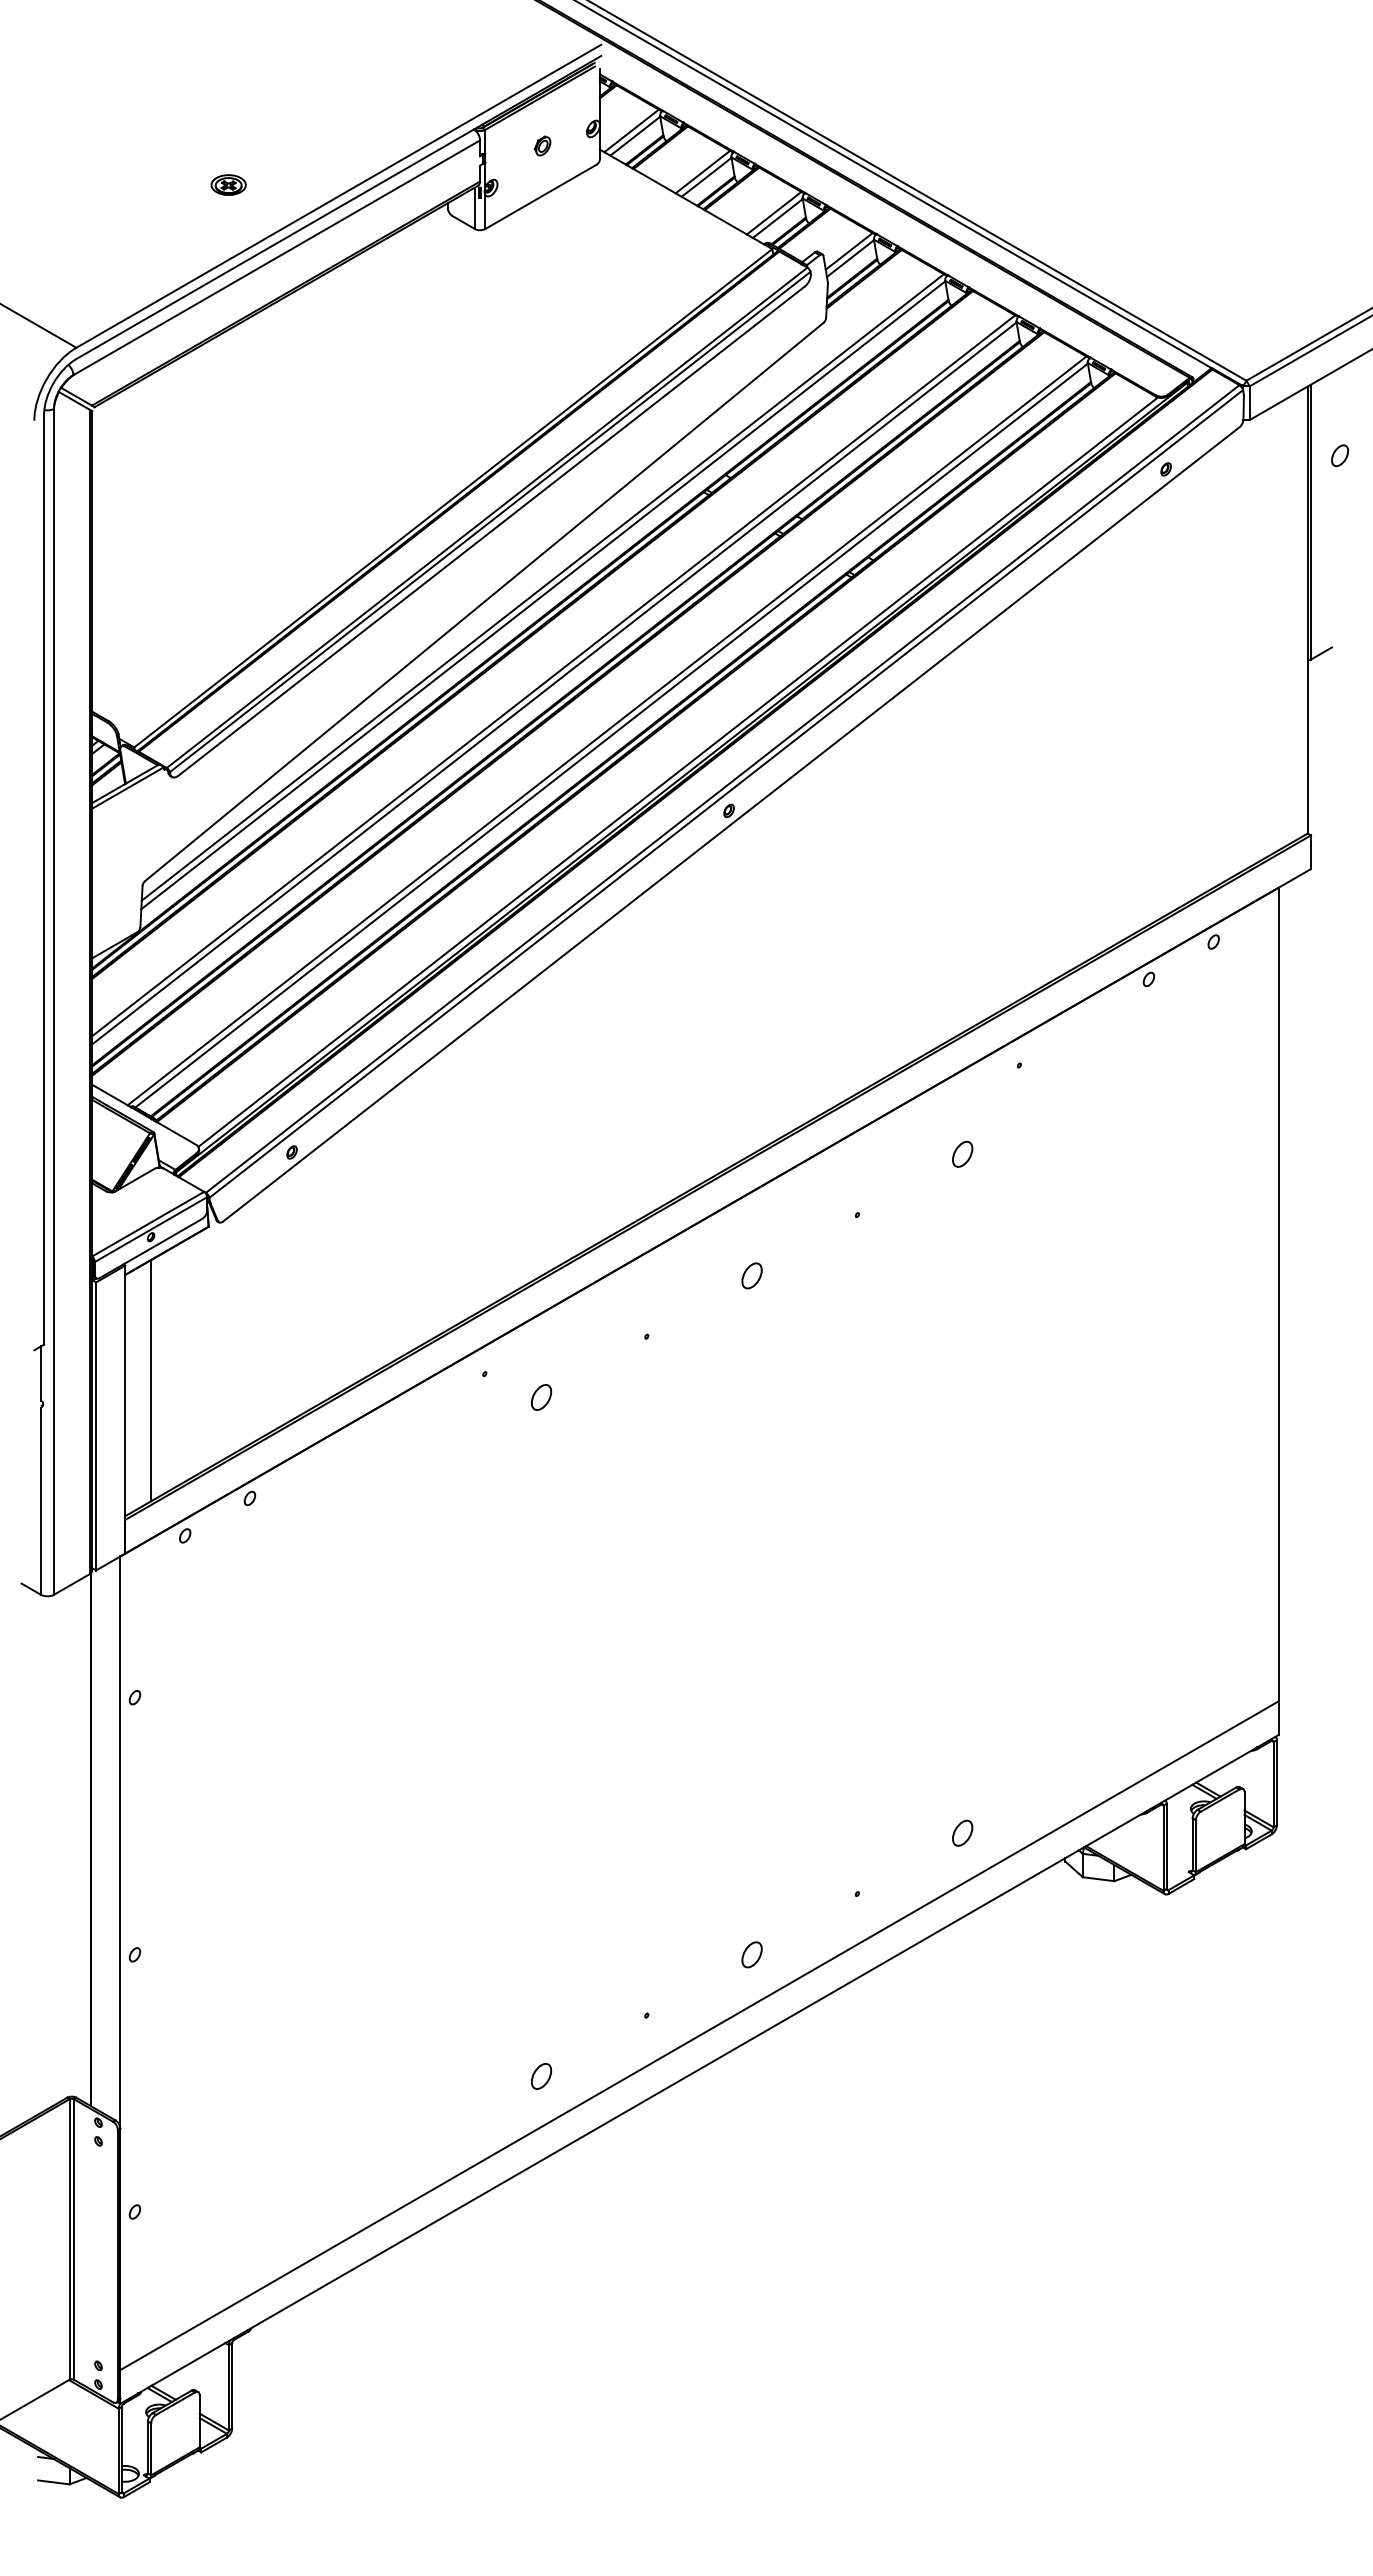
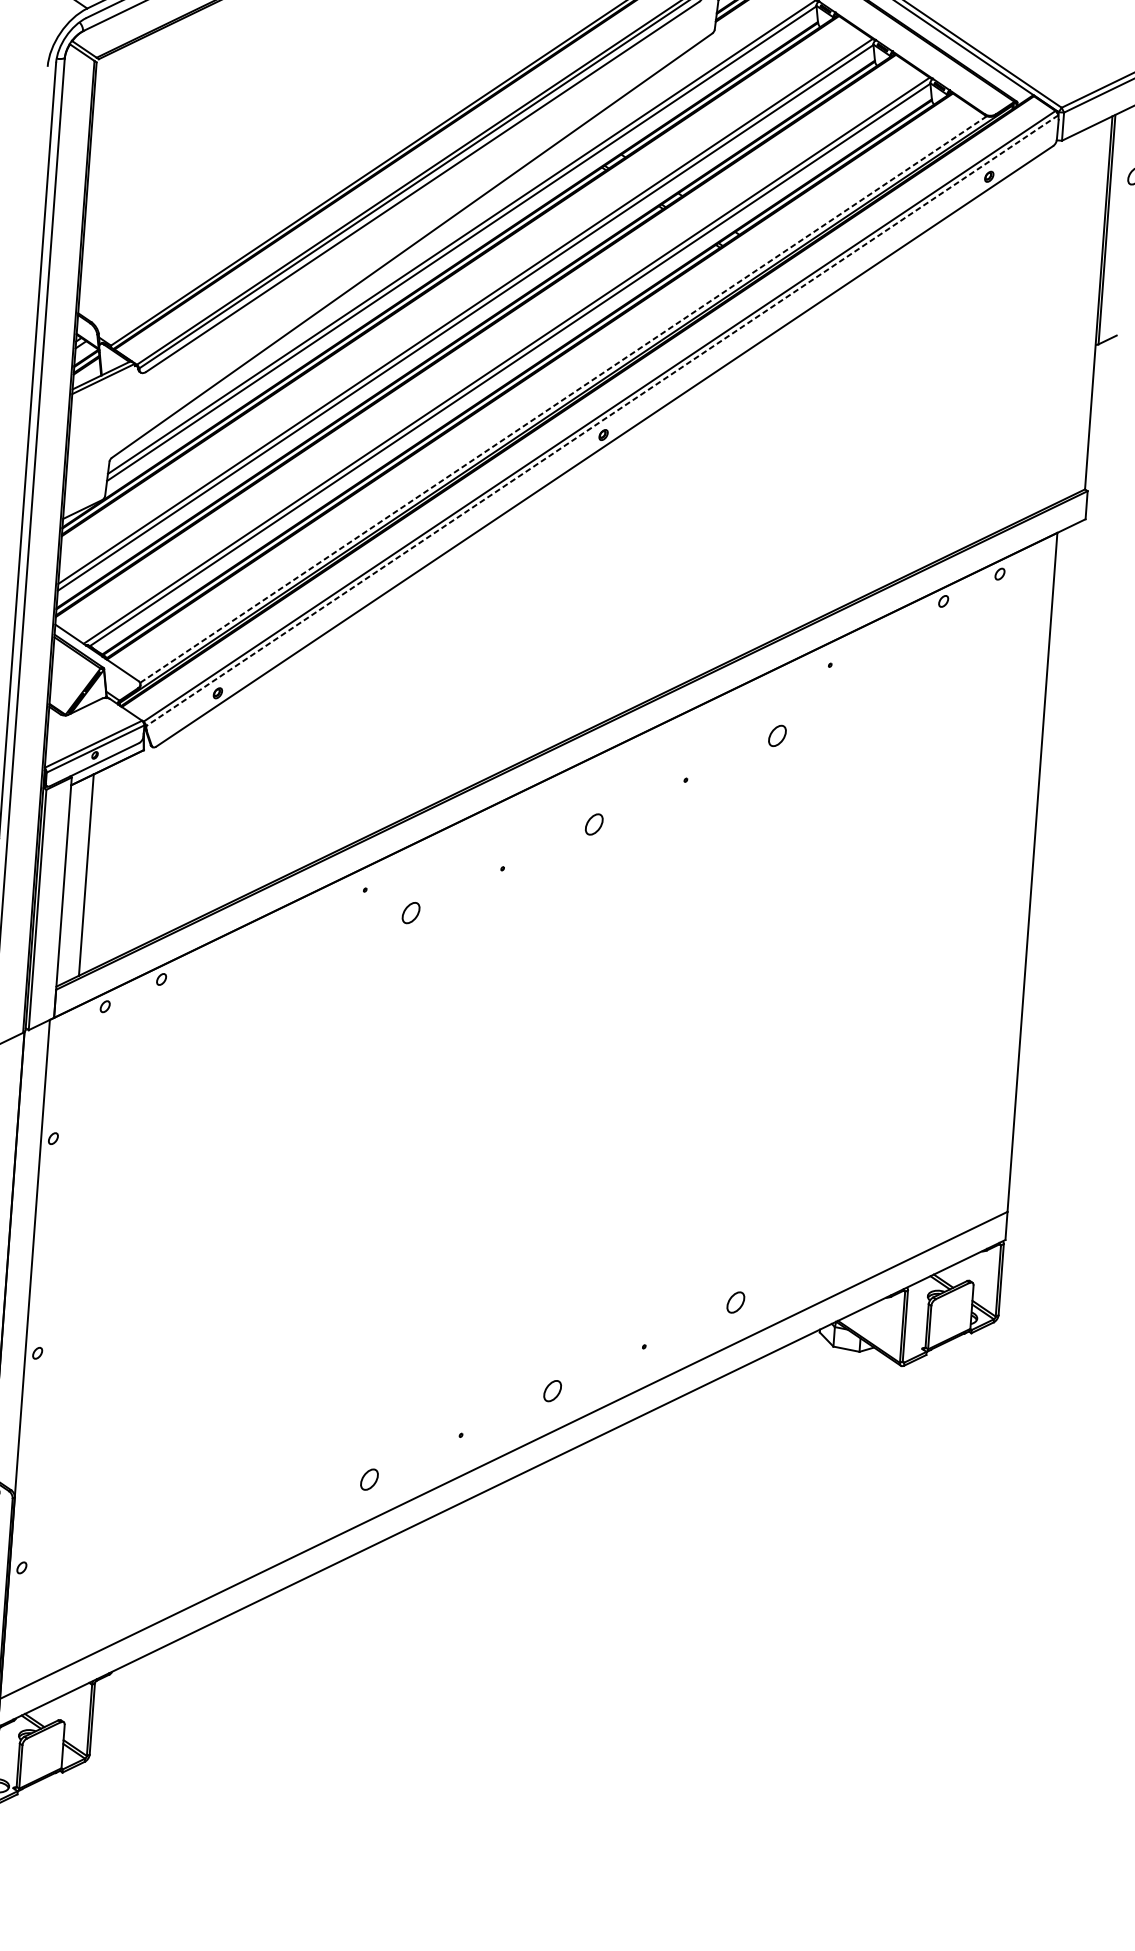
line: (678, 772) -> (563, 399), solid -> dashed
line: (726, 793) -> (602, 420), solid -> dashed

